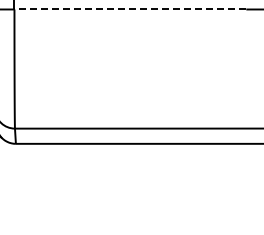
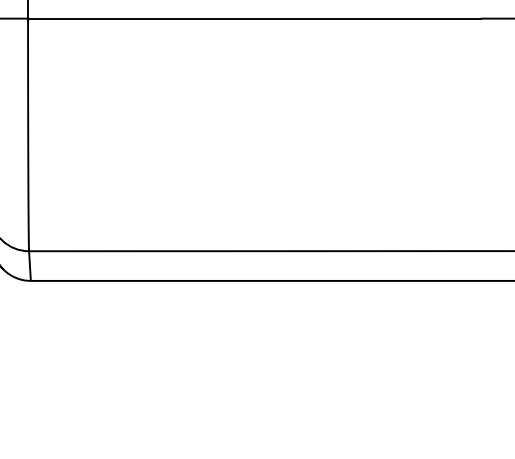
line: (130, 9) -> (254, 18), dashed -> solid

